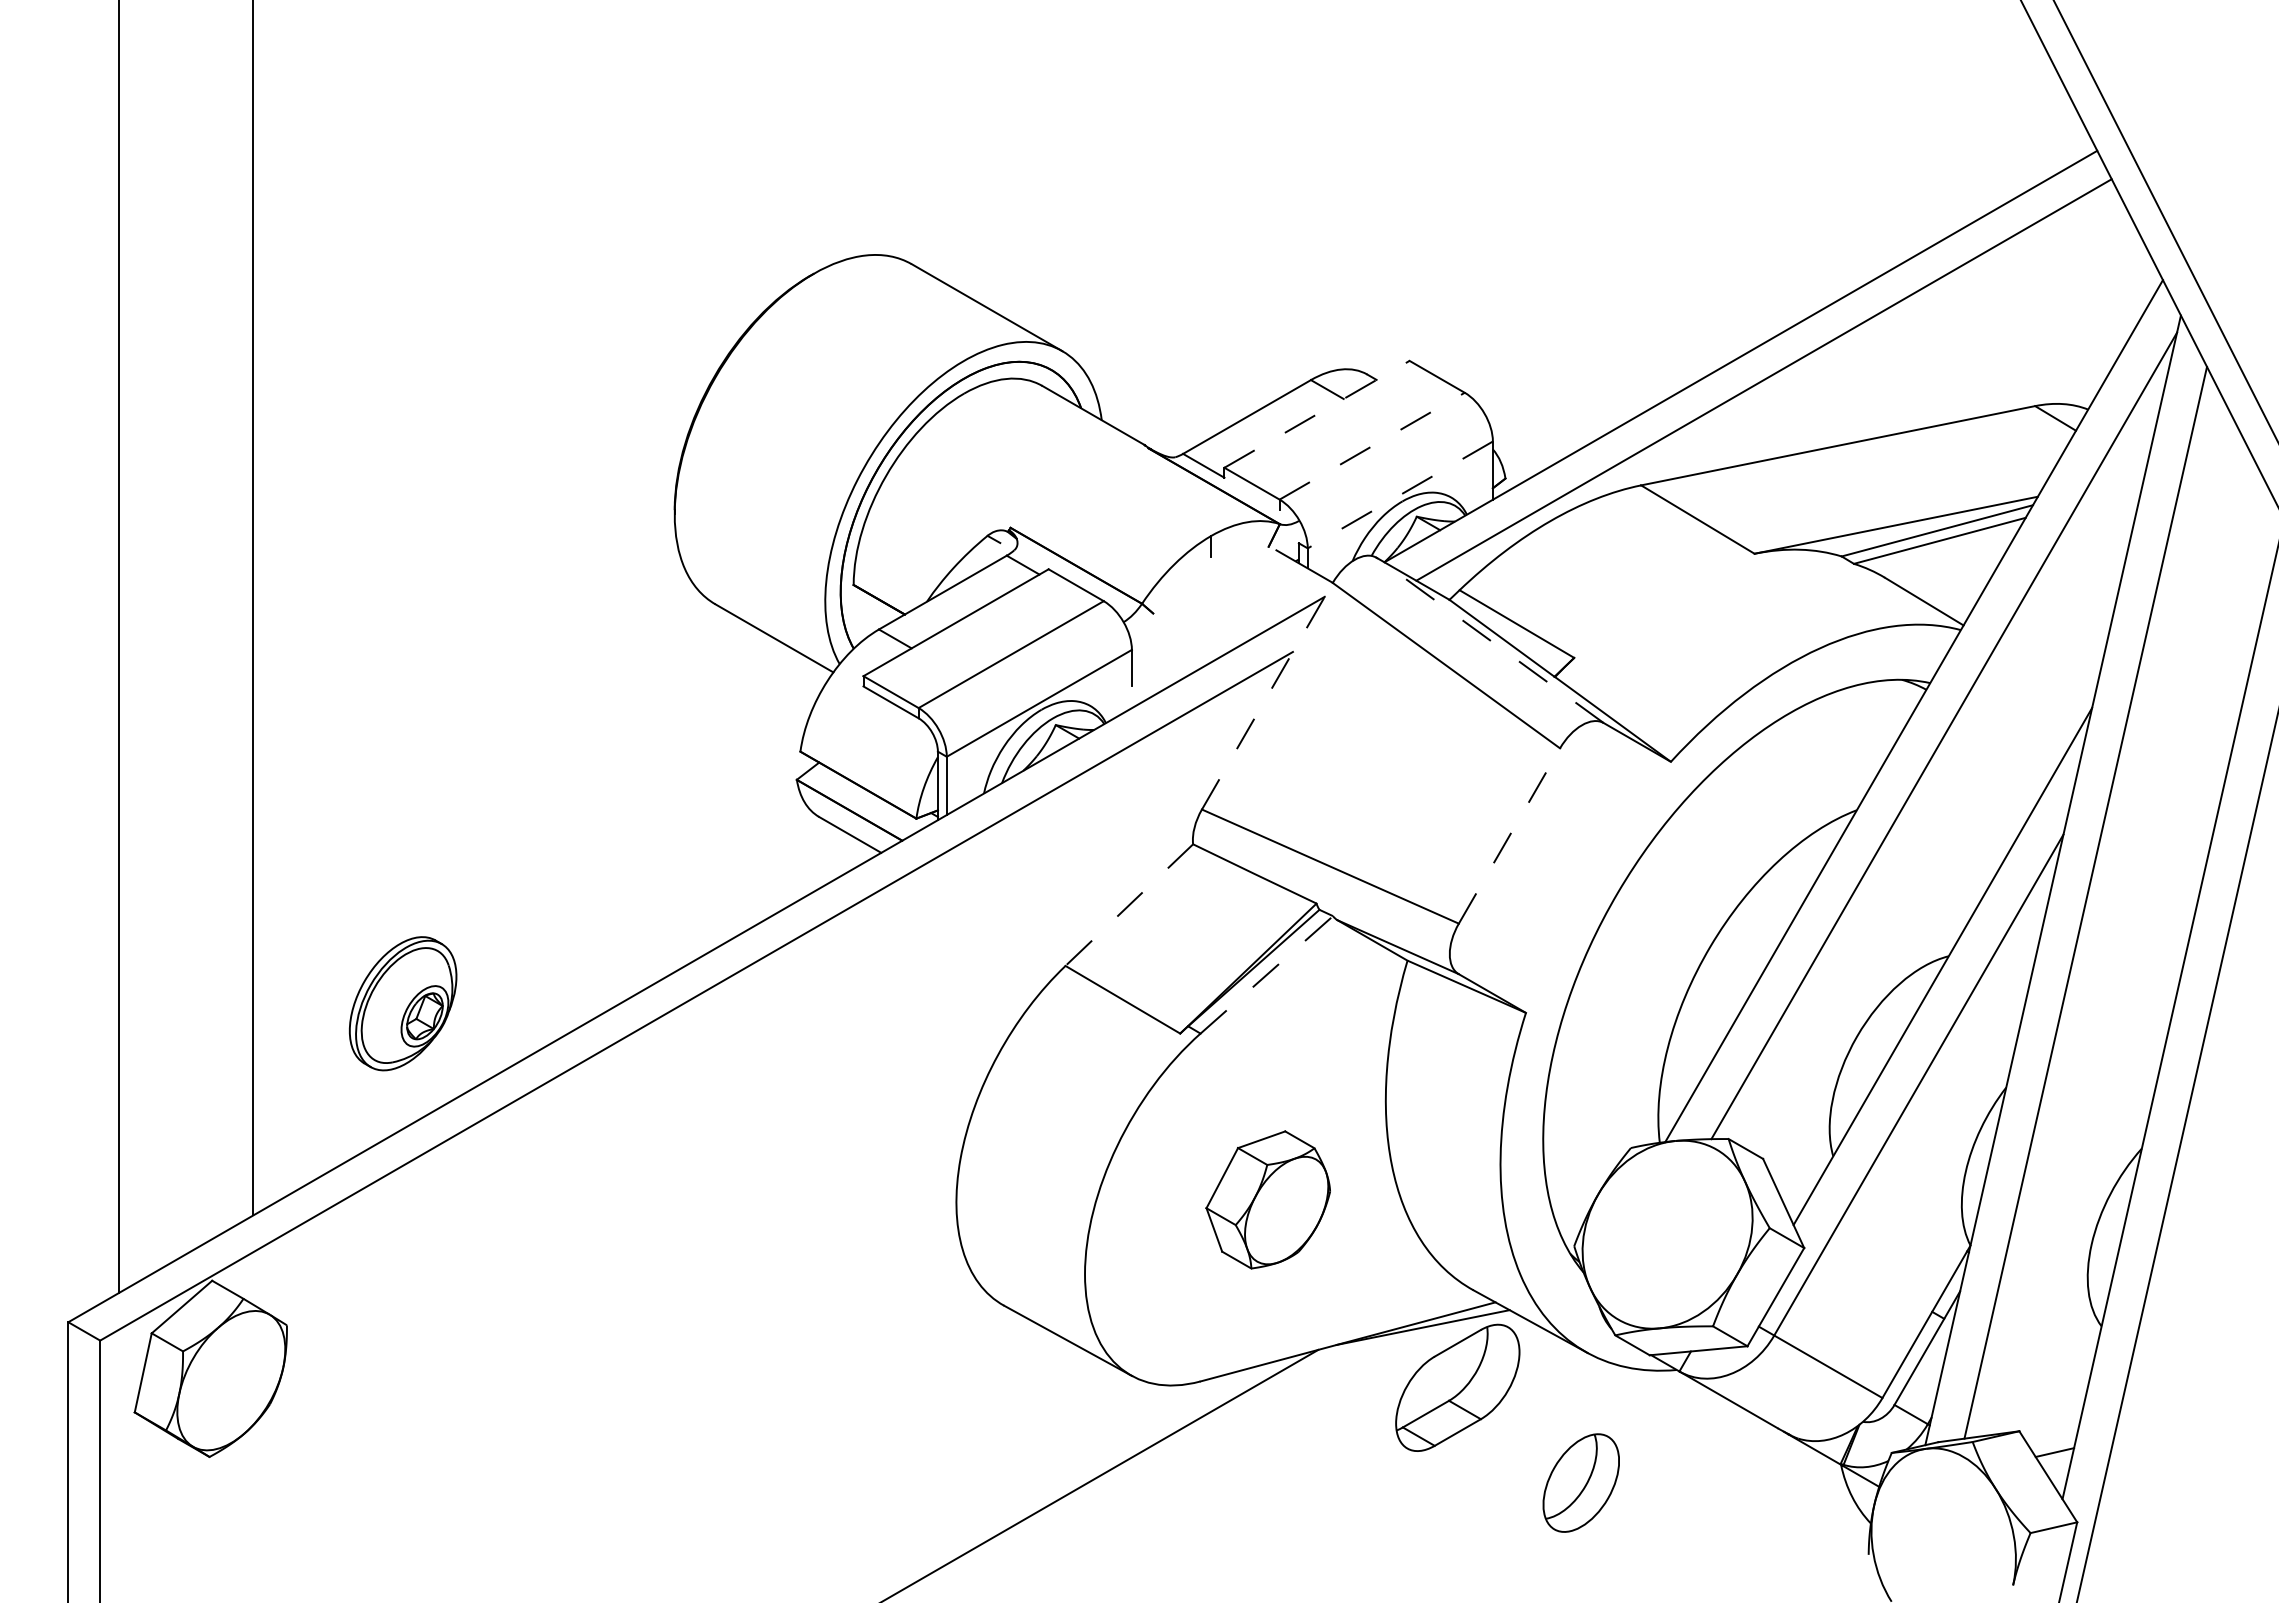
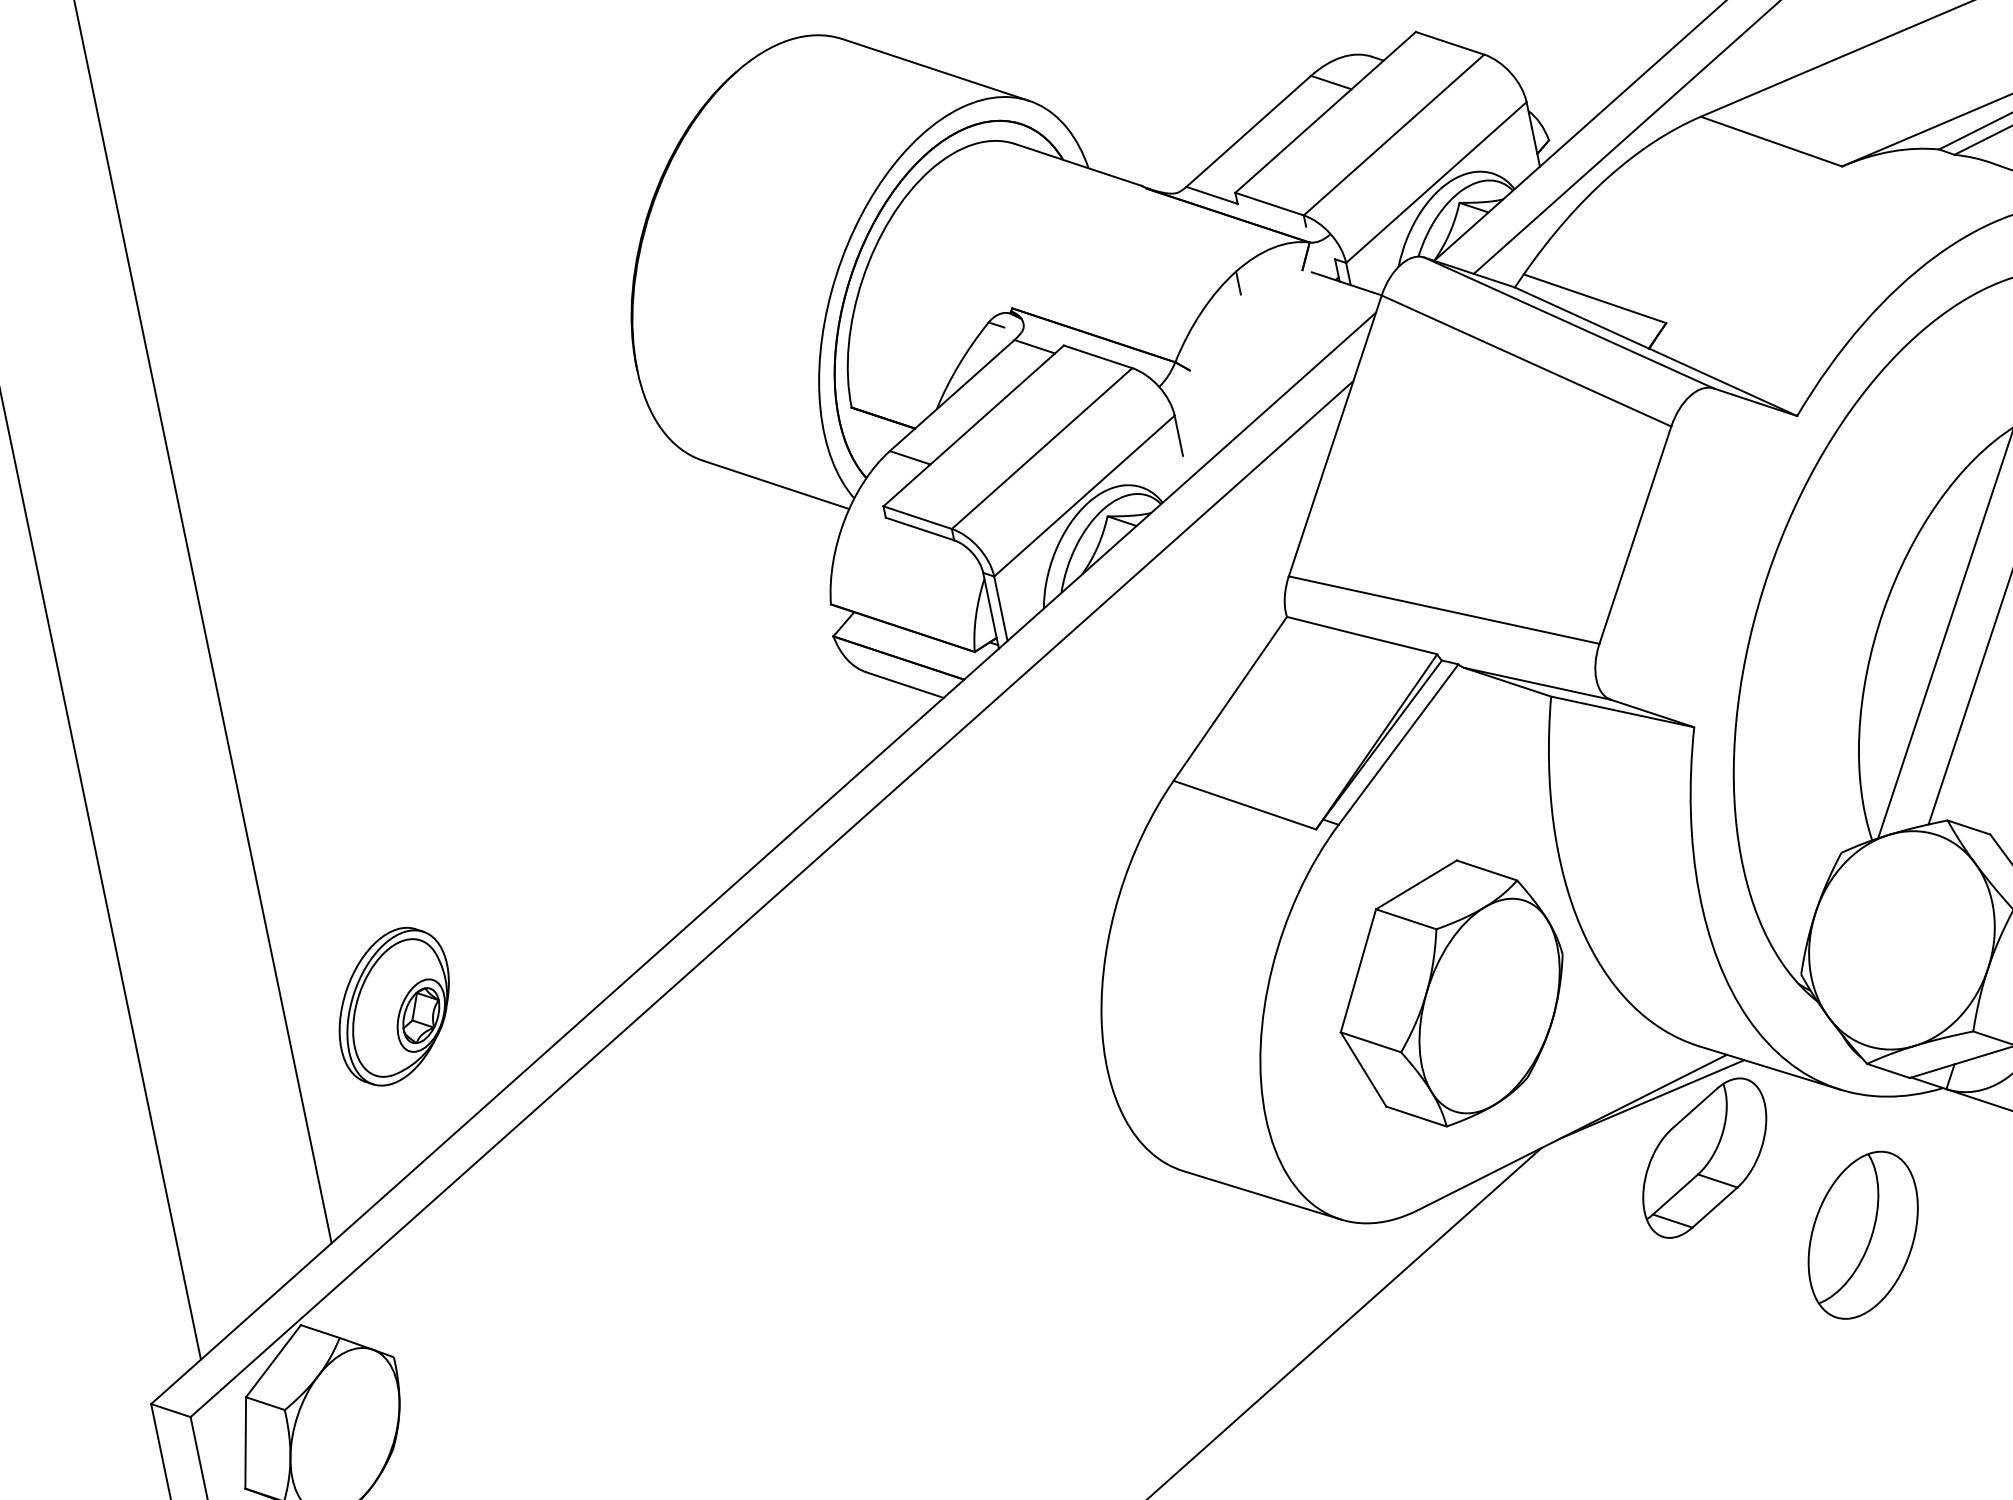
line: (1317, 414) -> (1326, 112), dashed -> solid
line: (1372, 446) -> (1394, 135), dashed -> solid
line: (1400, 494) -> (1436, 182), dashed -> solid
line: (1490, 640) -> (1569, 323), dashed -> solid
line: (1267, 696) -> (1335, 436), dashed -> solid
line: (1509, 835) -> (1635, 534), dashed -> solid
line: (1128, 905) -> (1229, 699), dashed -> solid
line: (1266, 974) -> (1398, 744), dashed -> solid
part: (403, 1003) -> (394, 1006), moved
part: (1268, 1199) -> (1451, 992), size x1.67
part: (1581, 1482) -> (1863, 1234), size x1.43

